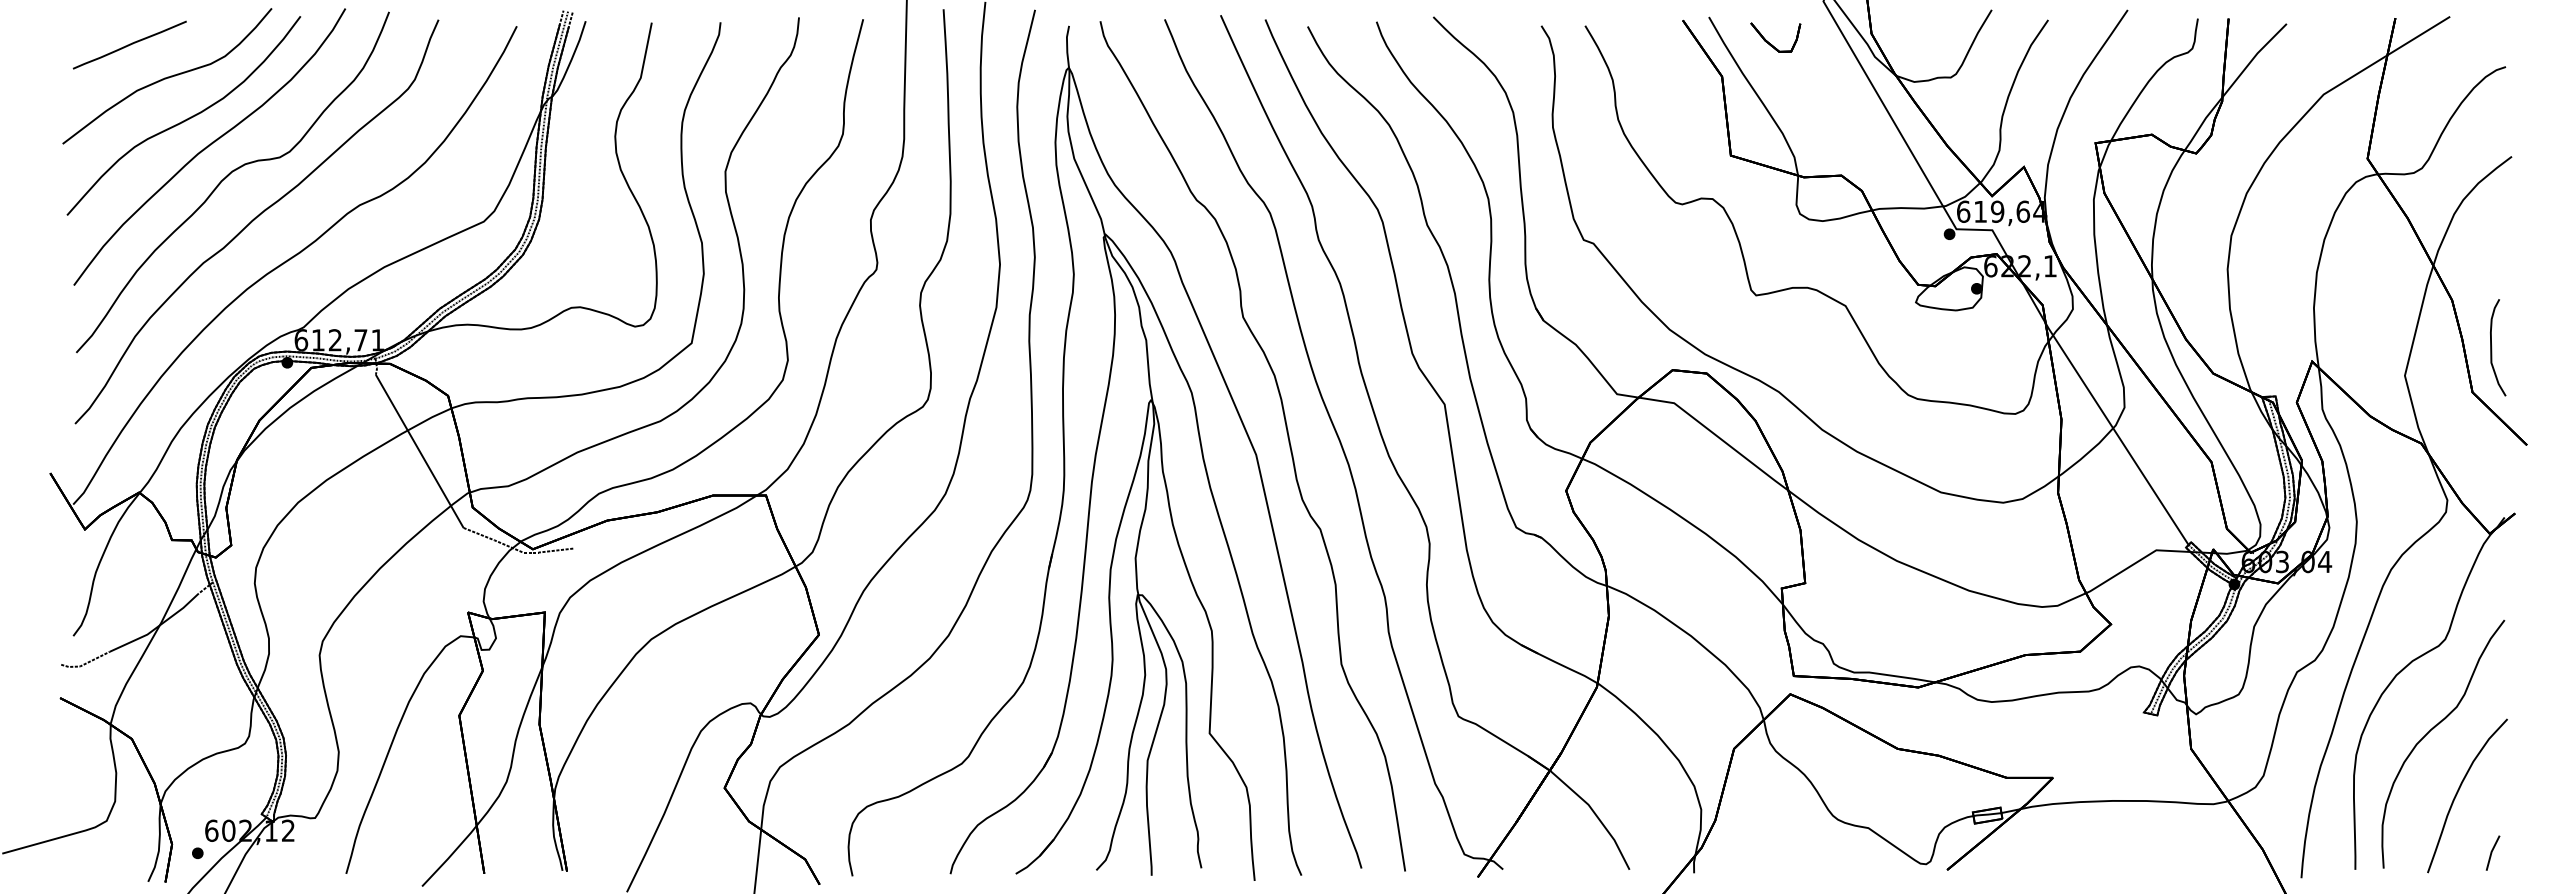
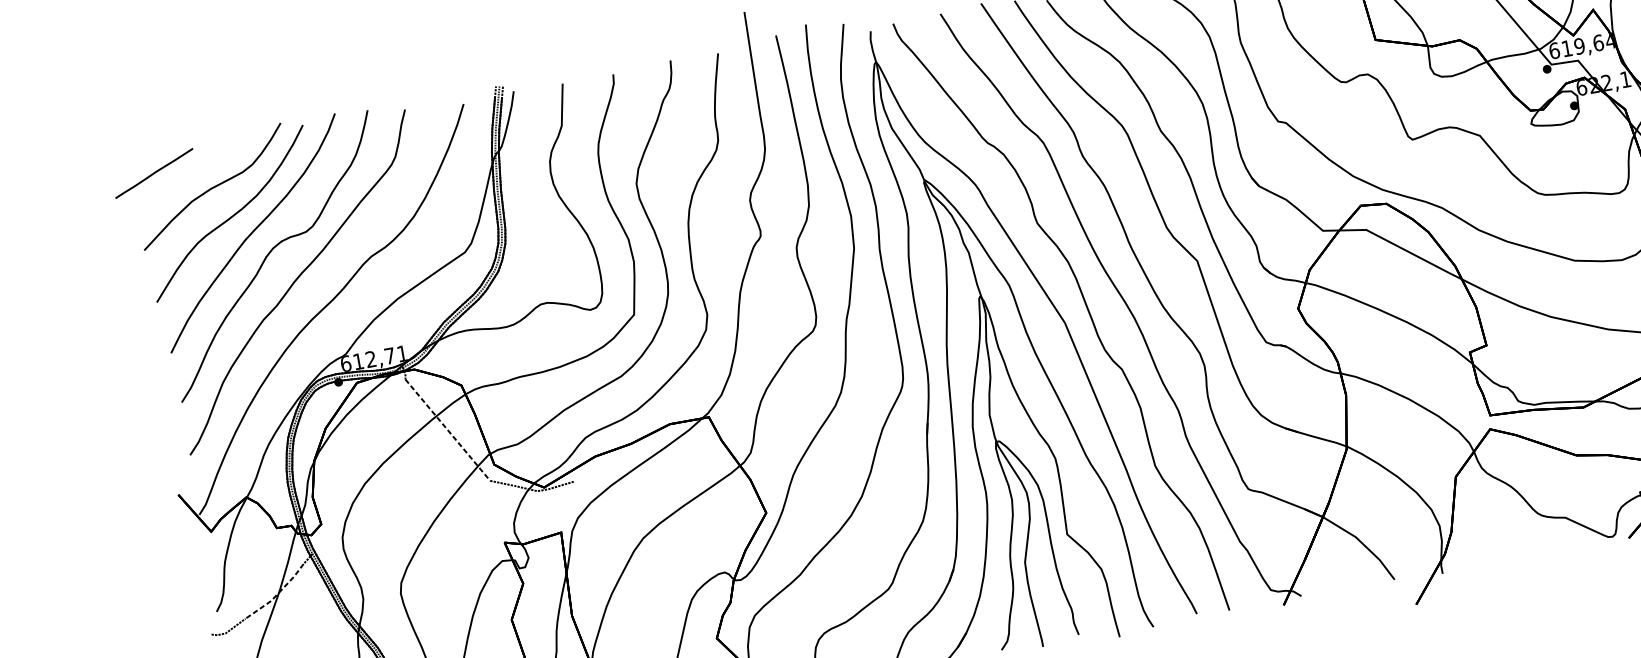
line: (129, 44) -> (153, 173), moved
line: (419, 451) -> (447, 430), solid -> dashed
line: (157, 627) -> (277, 594), solid -> dashed

